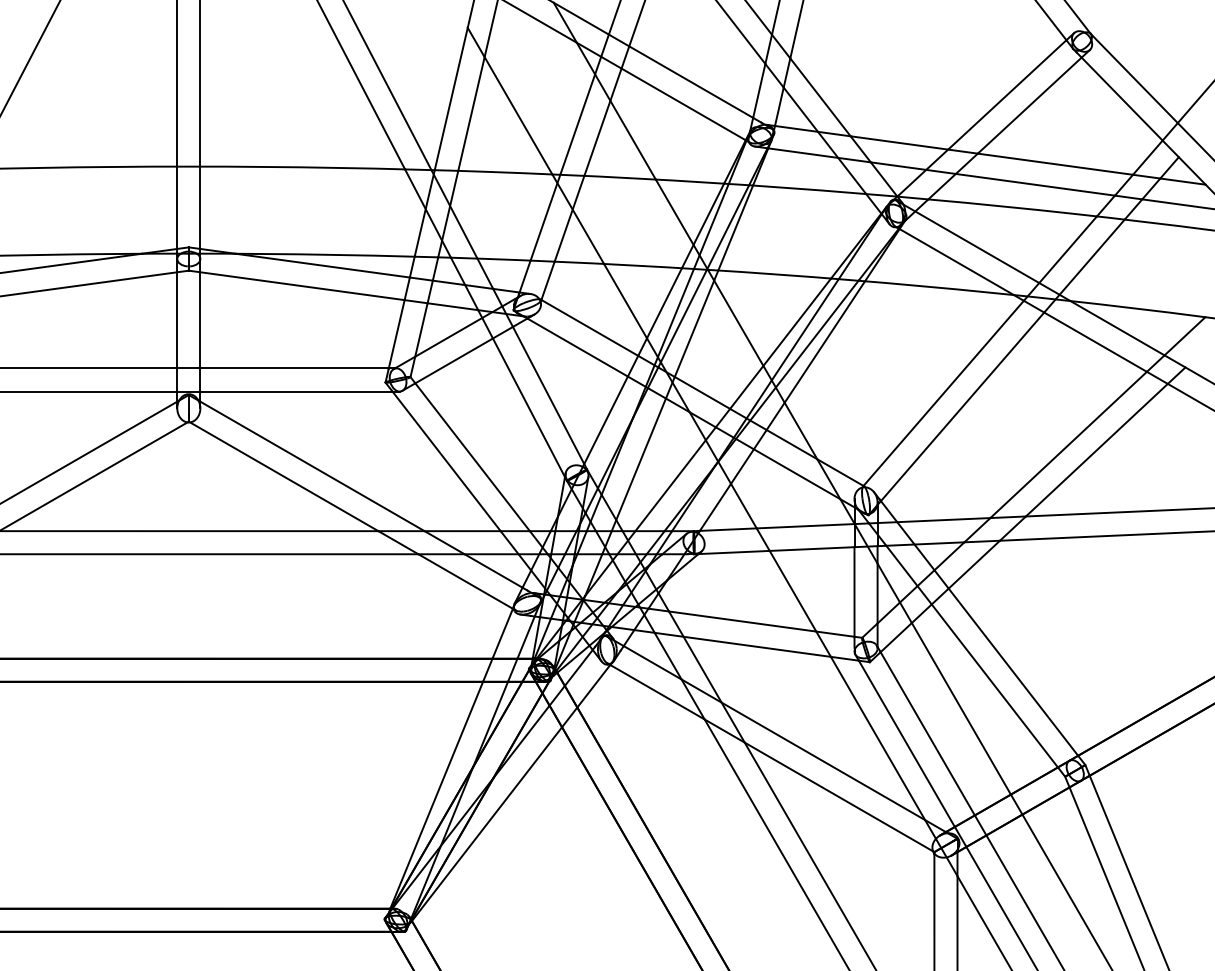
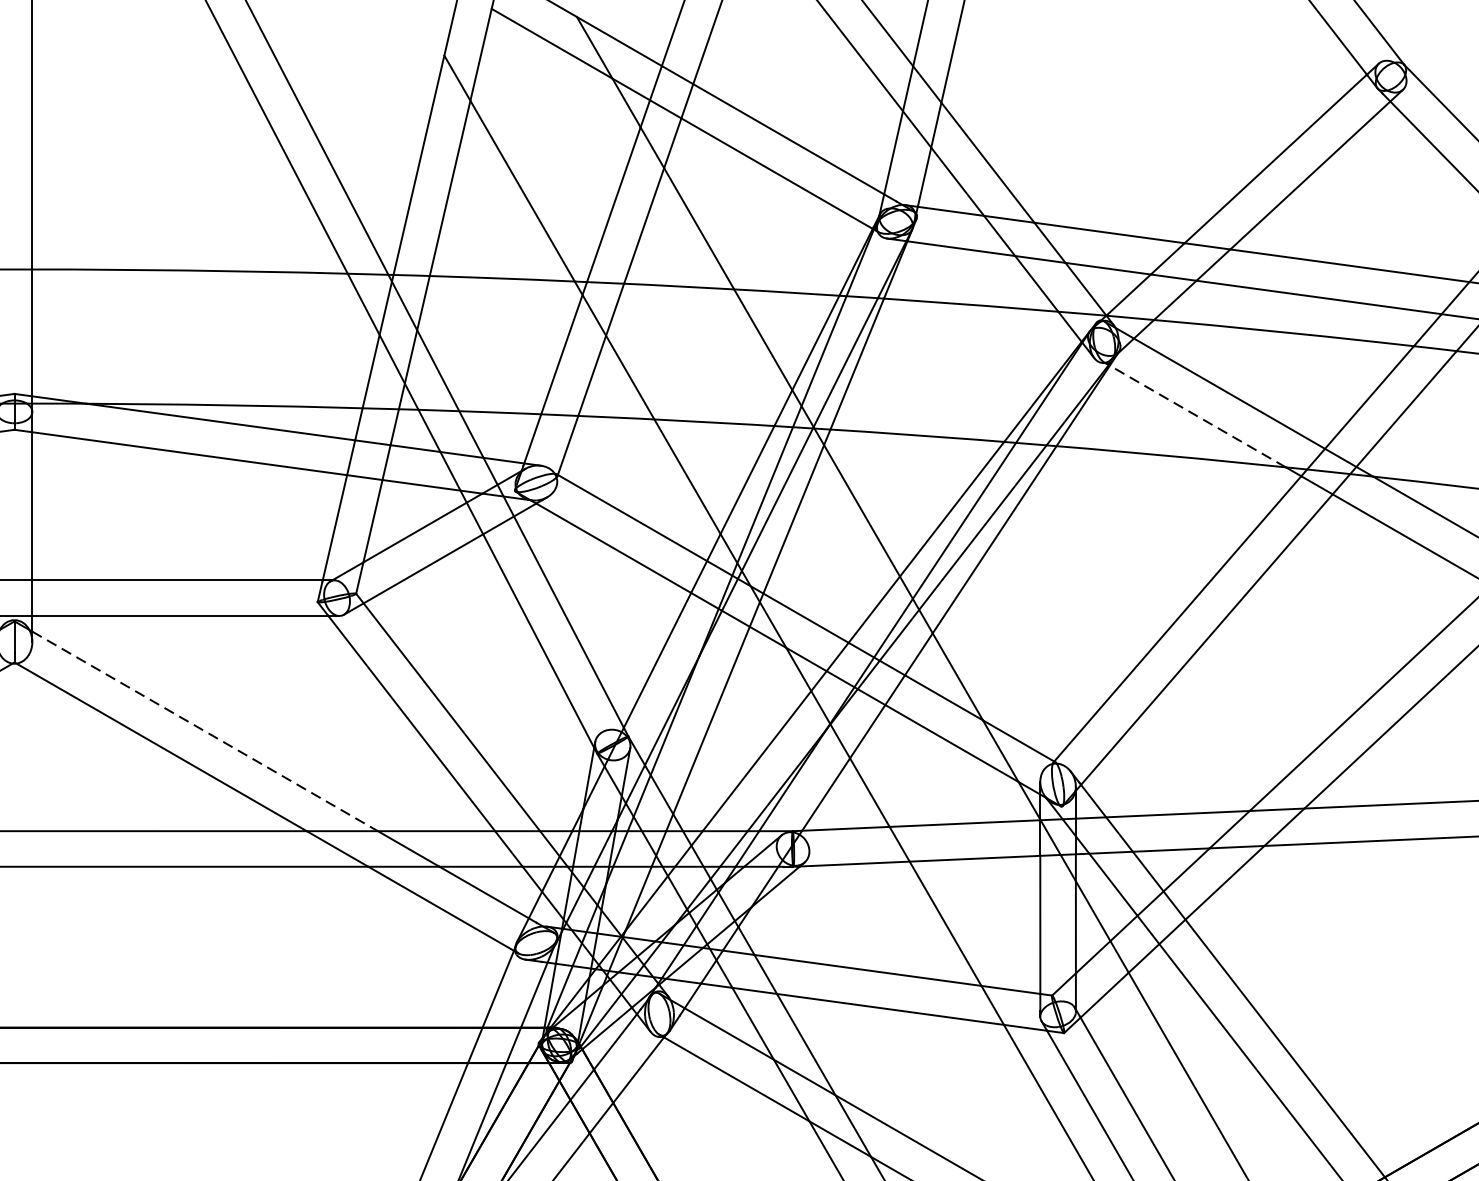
line: (954, 260) -> (1194, 414), solid -> dashed
line: (312, 466) -> (205, 731), solid -> dashed

